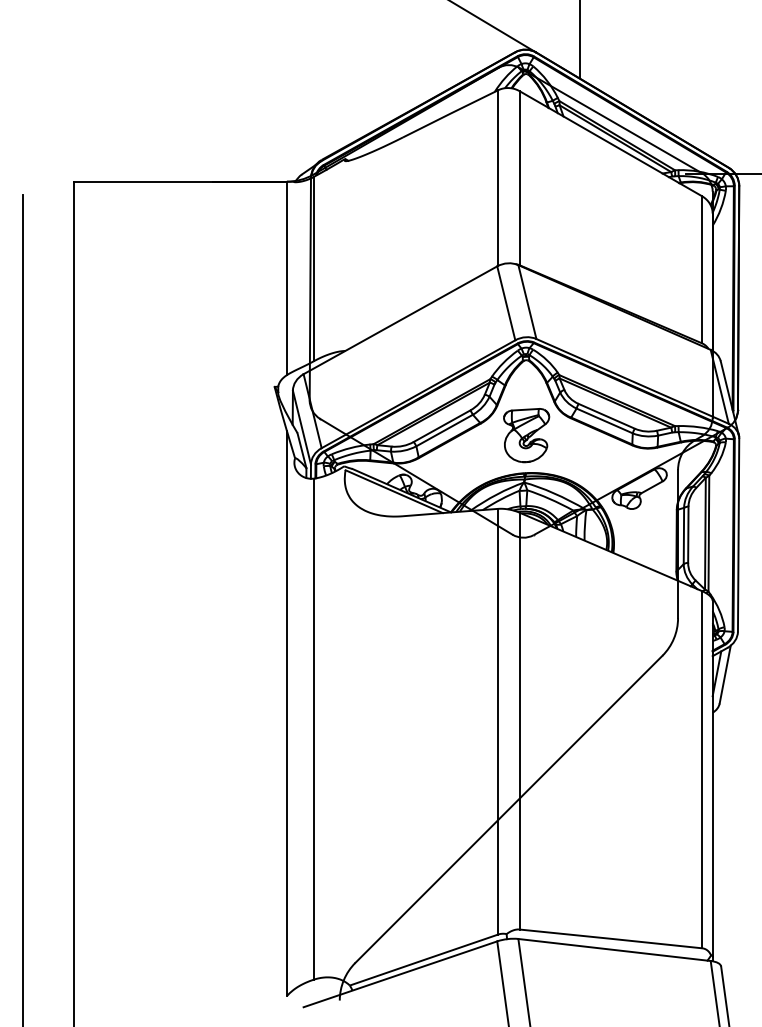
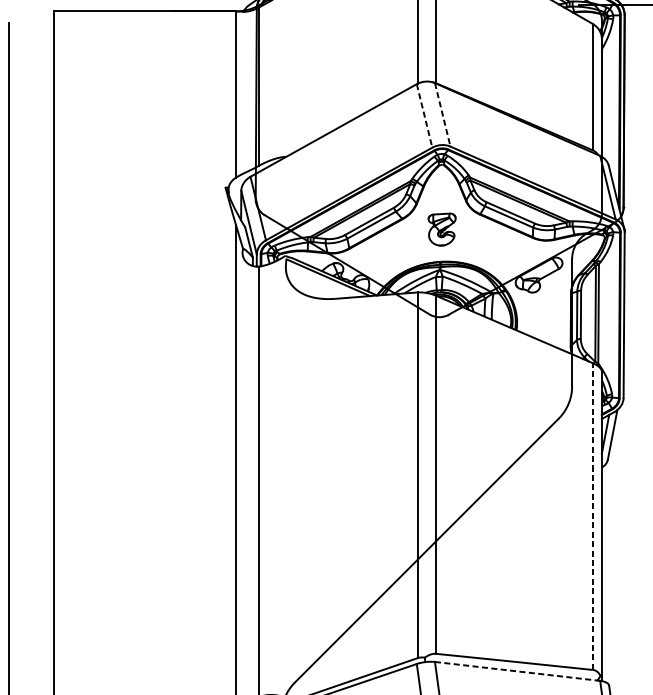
line: (527, 302) -> (442, 115), solid -> dashed
line: (506, 303) -> (424, 116), solid -> dashed
part: (526, 435) -> (441, 229), size x0.7
line: (702, 769) -> (593, 516), solid -> dashed
line: (614, 950) -> (517, 671), solid -> dashed

